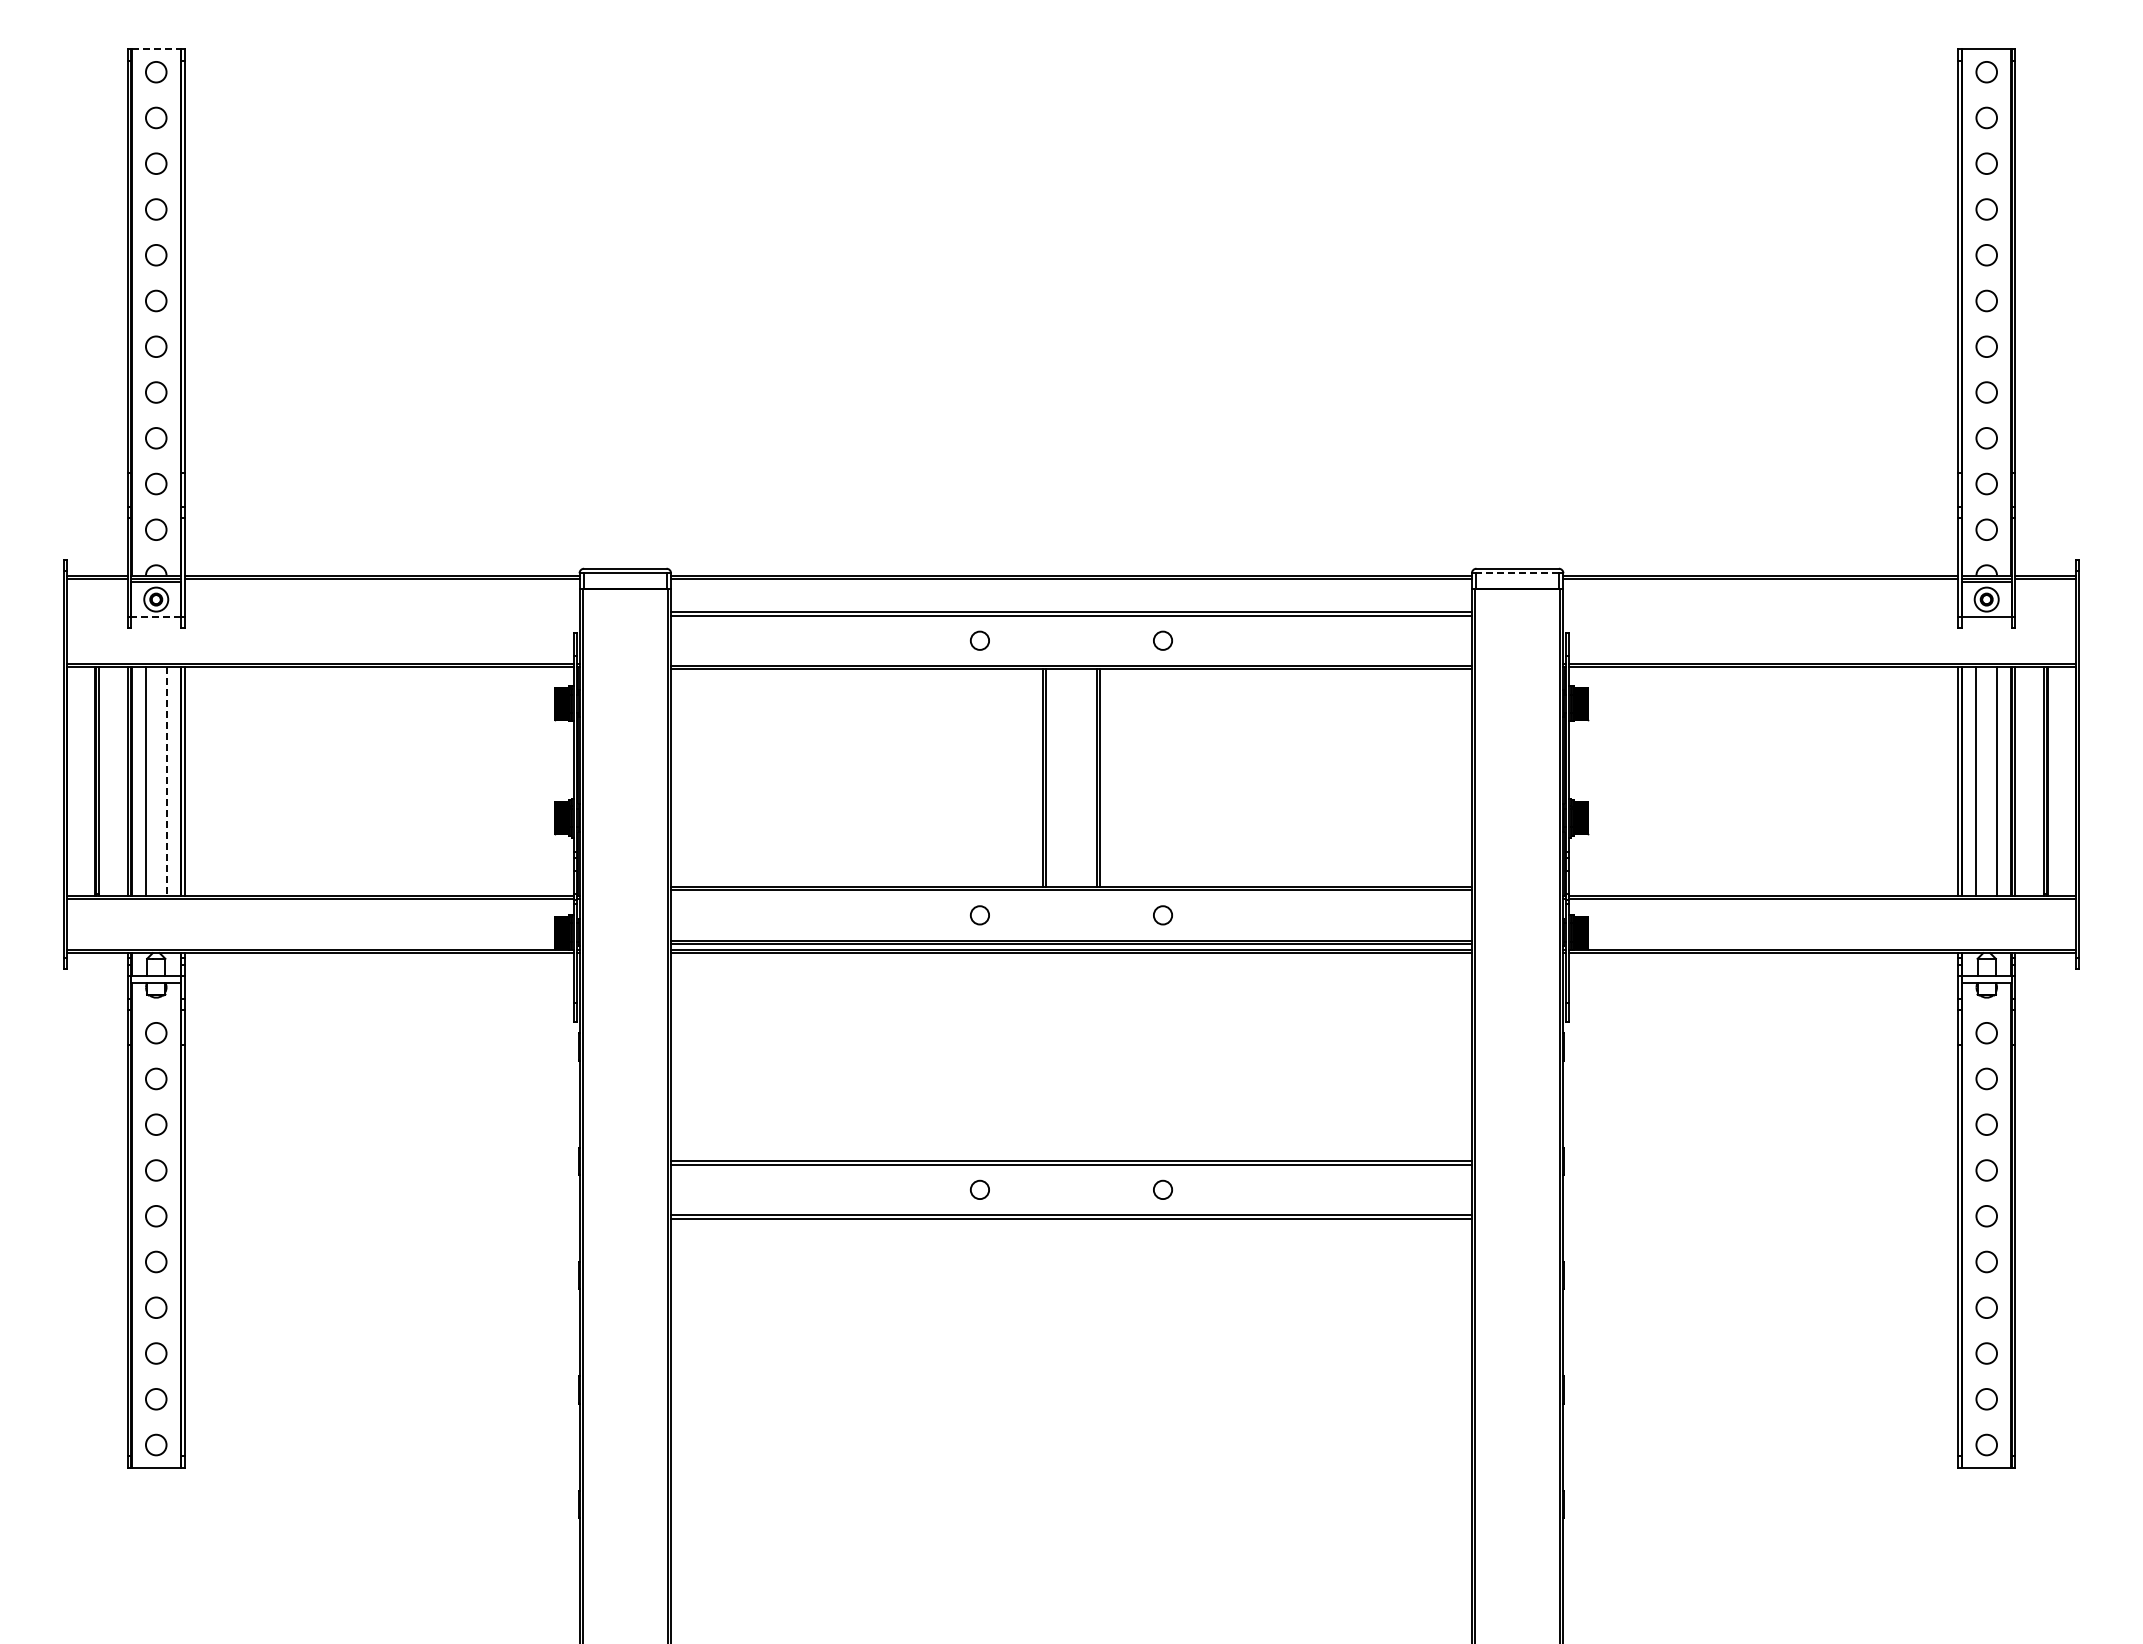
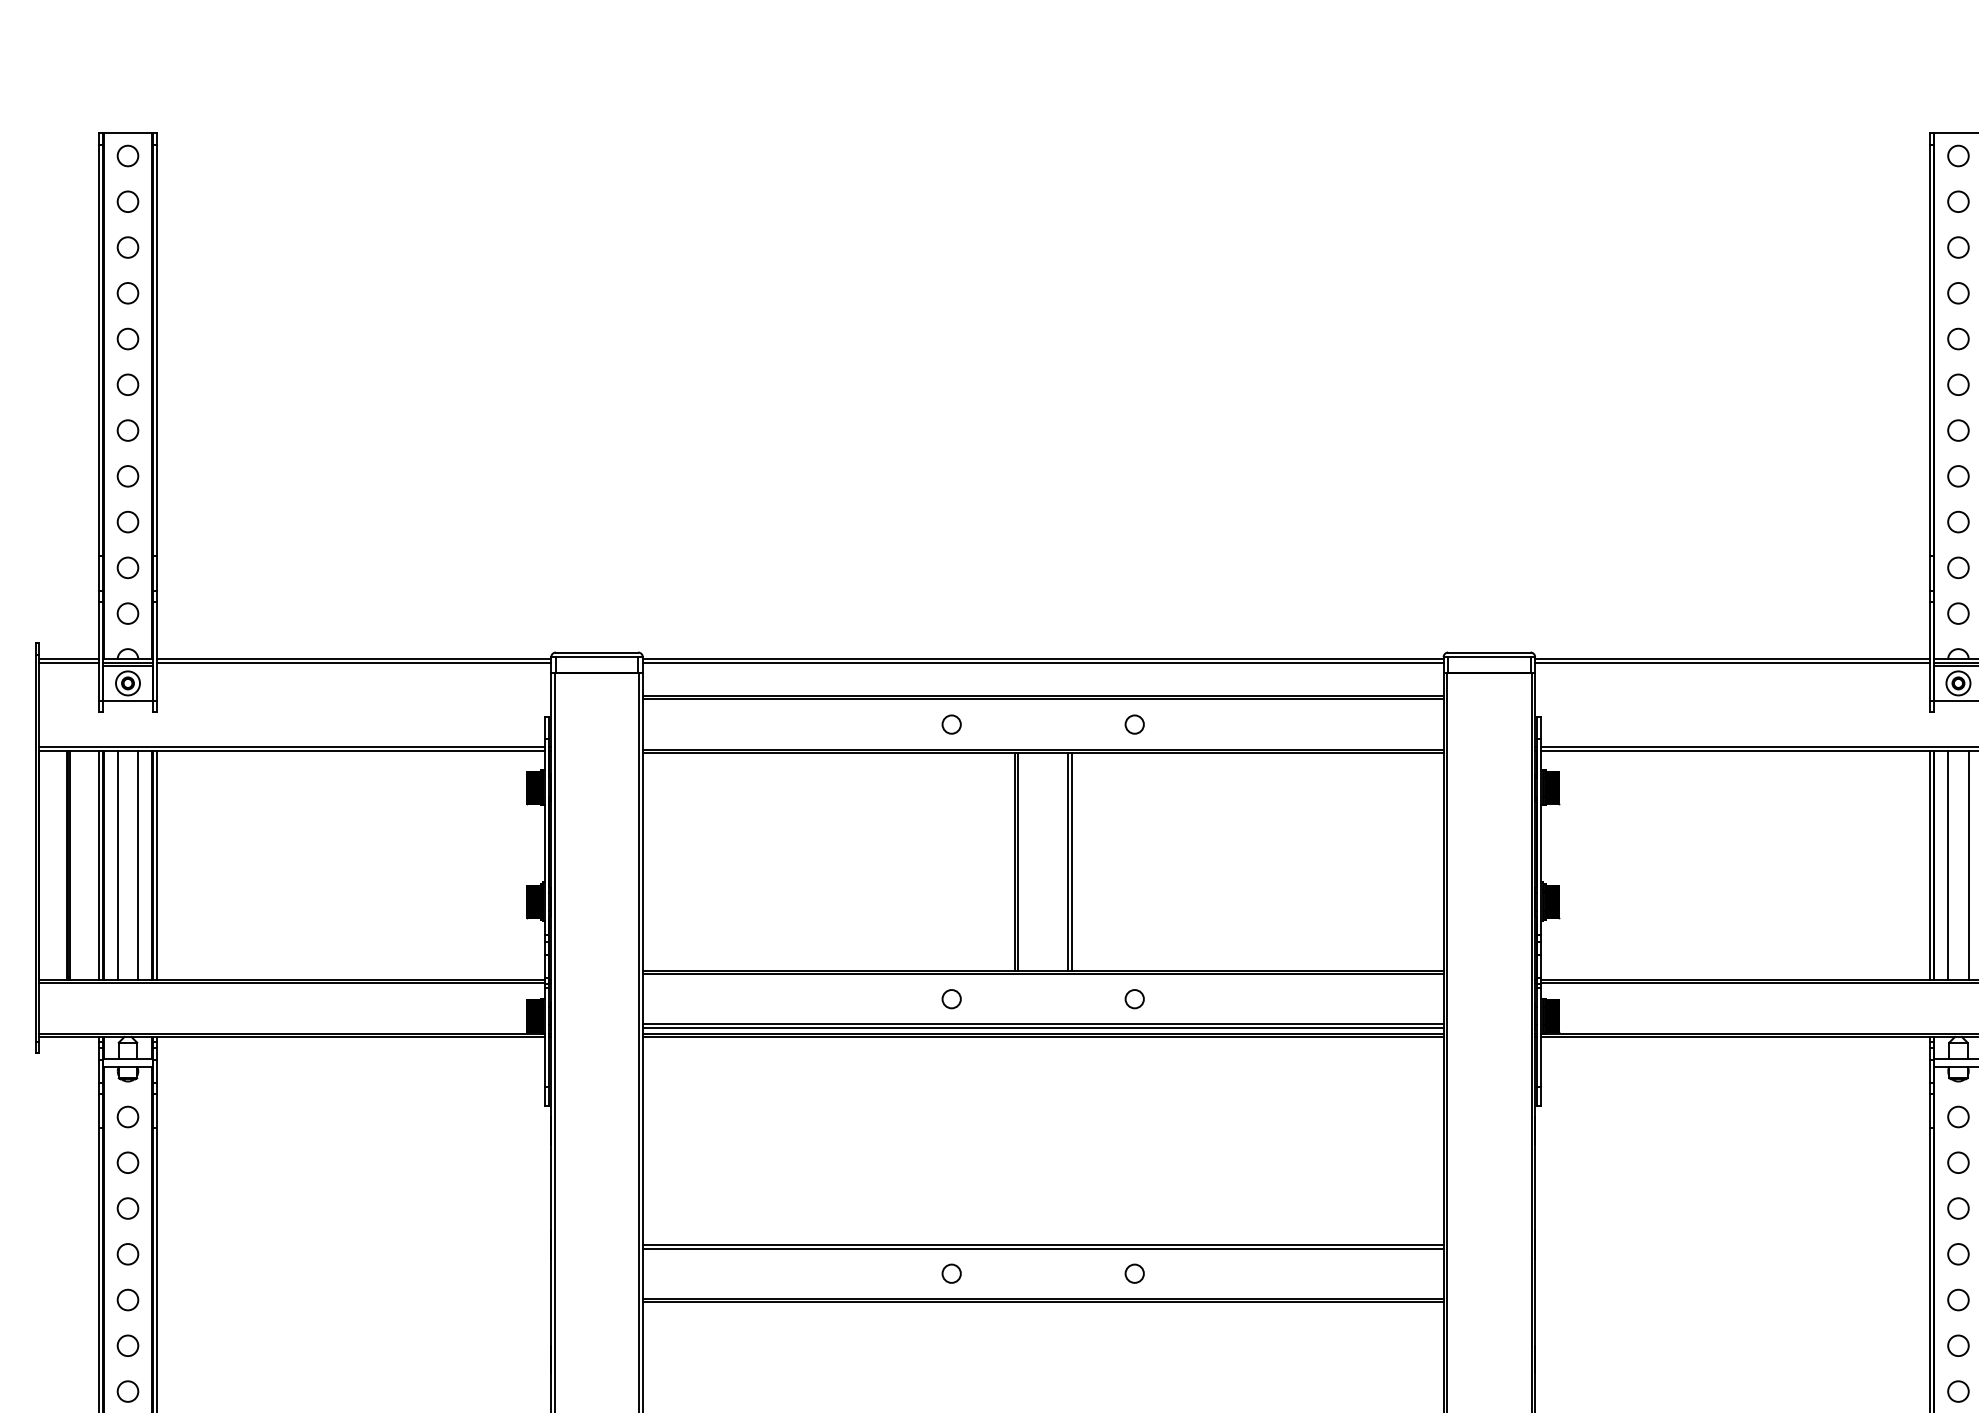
line: (156, 49) -> (128, 133), dashed -> solid
line: (1517, 573) -> (1489, 657), dashed -> solid
line: (156, 616) -> (128, 700), dashed -> solid
line: (166, 782) -> (138, 866), dashed -> solid

